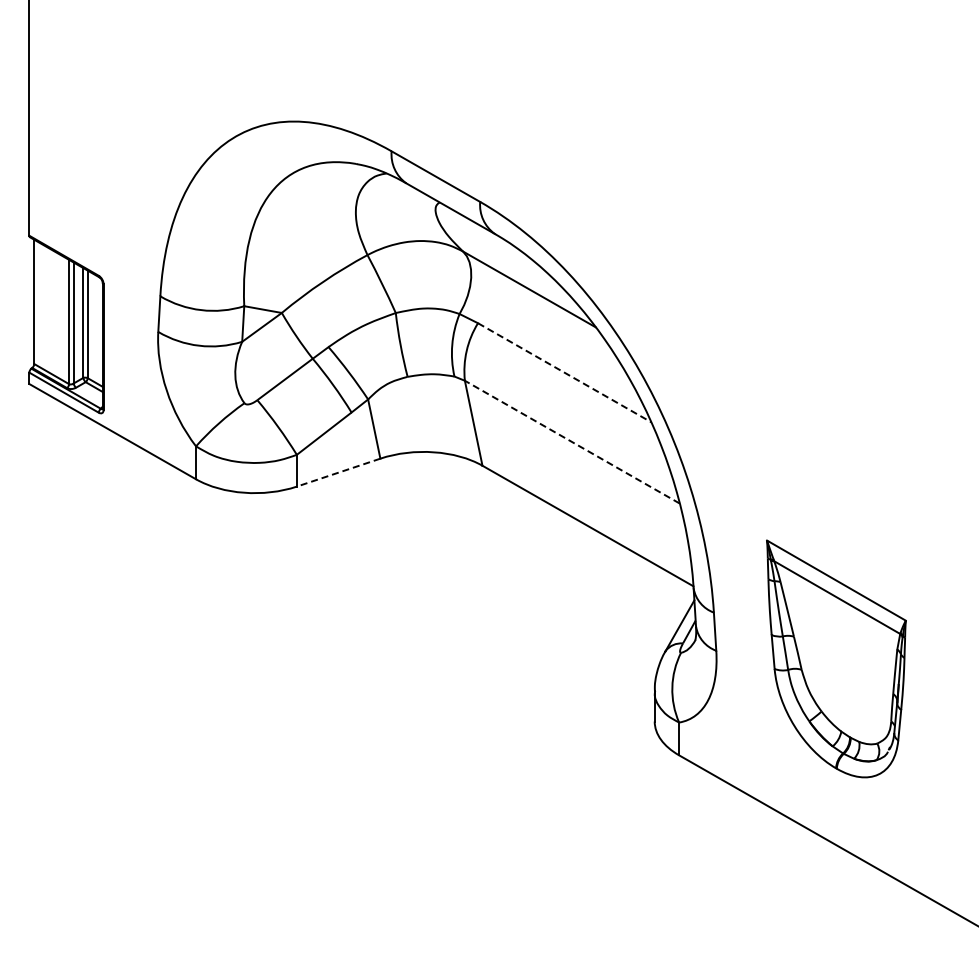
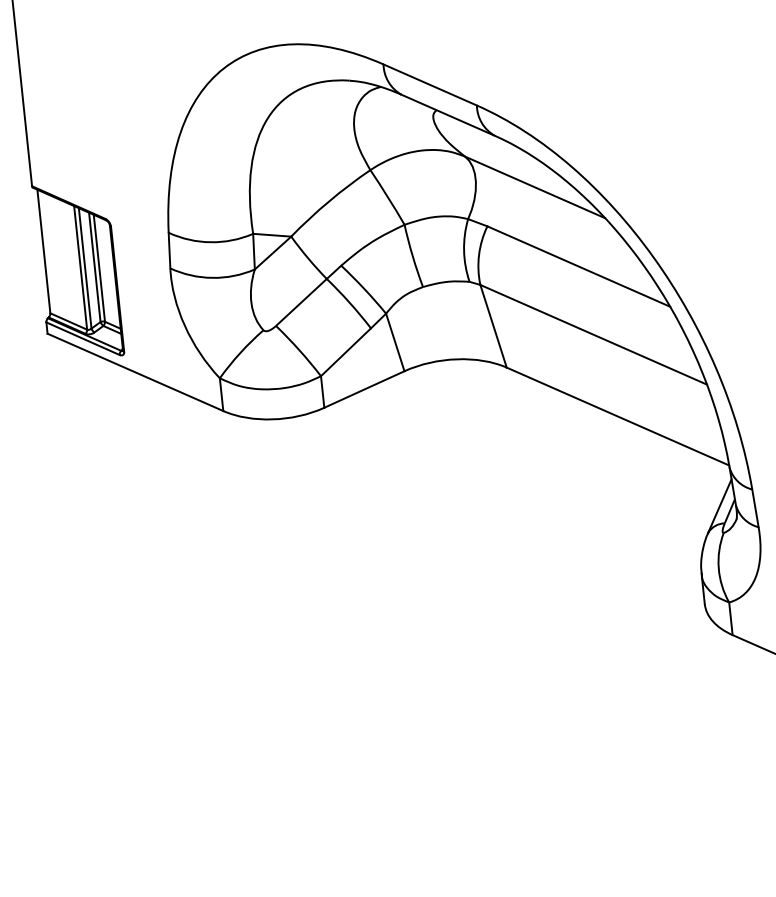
line: (564, 372) -> (578, 266), dashed -> solid
line: (572, 442) -> (593, 335), dashed -> solid
line: (338, 472) -> (364, 389), dashed -> solid

